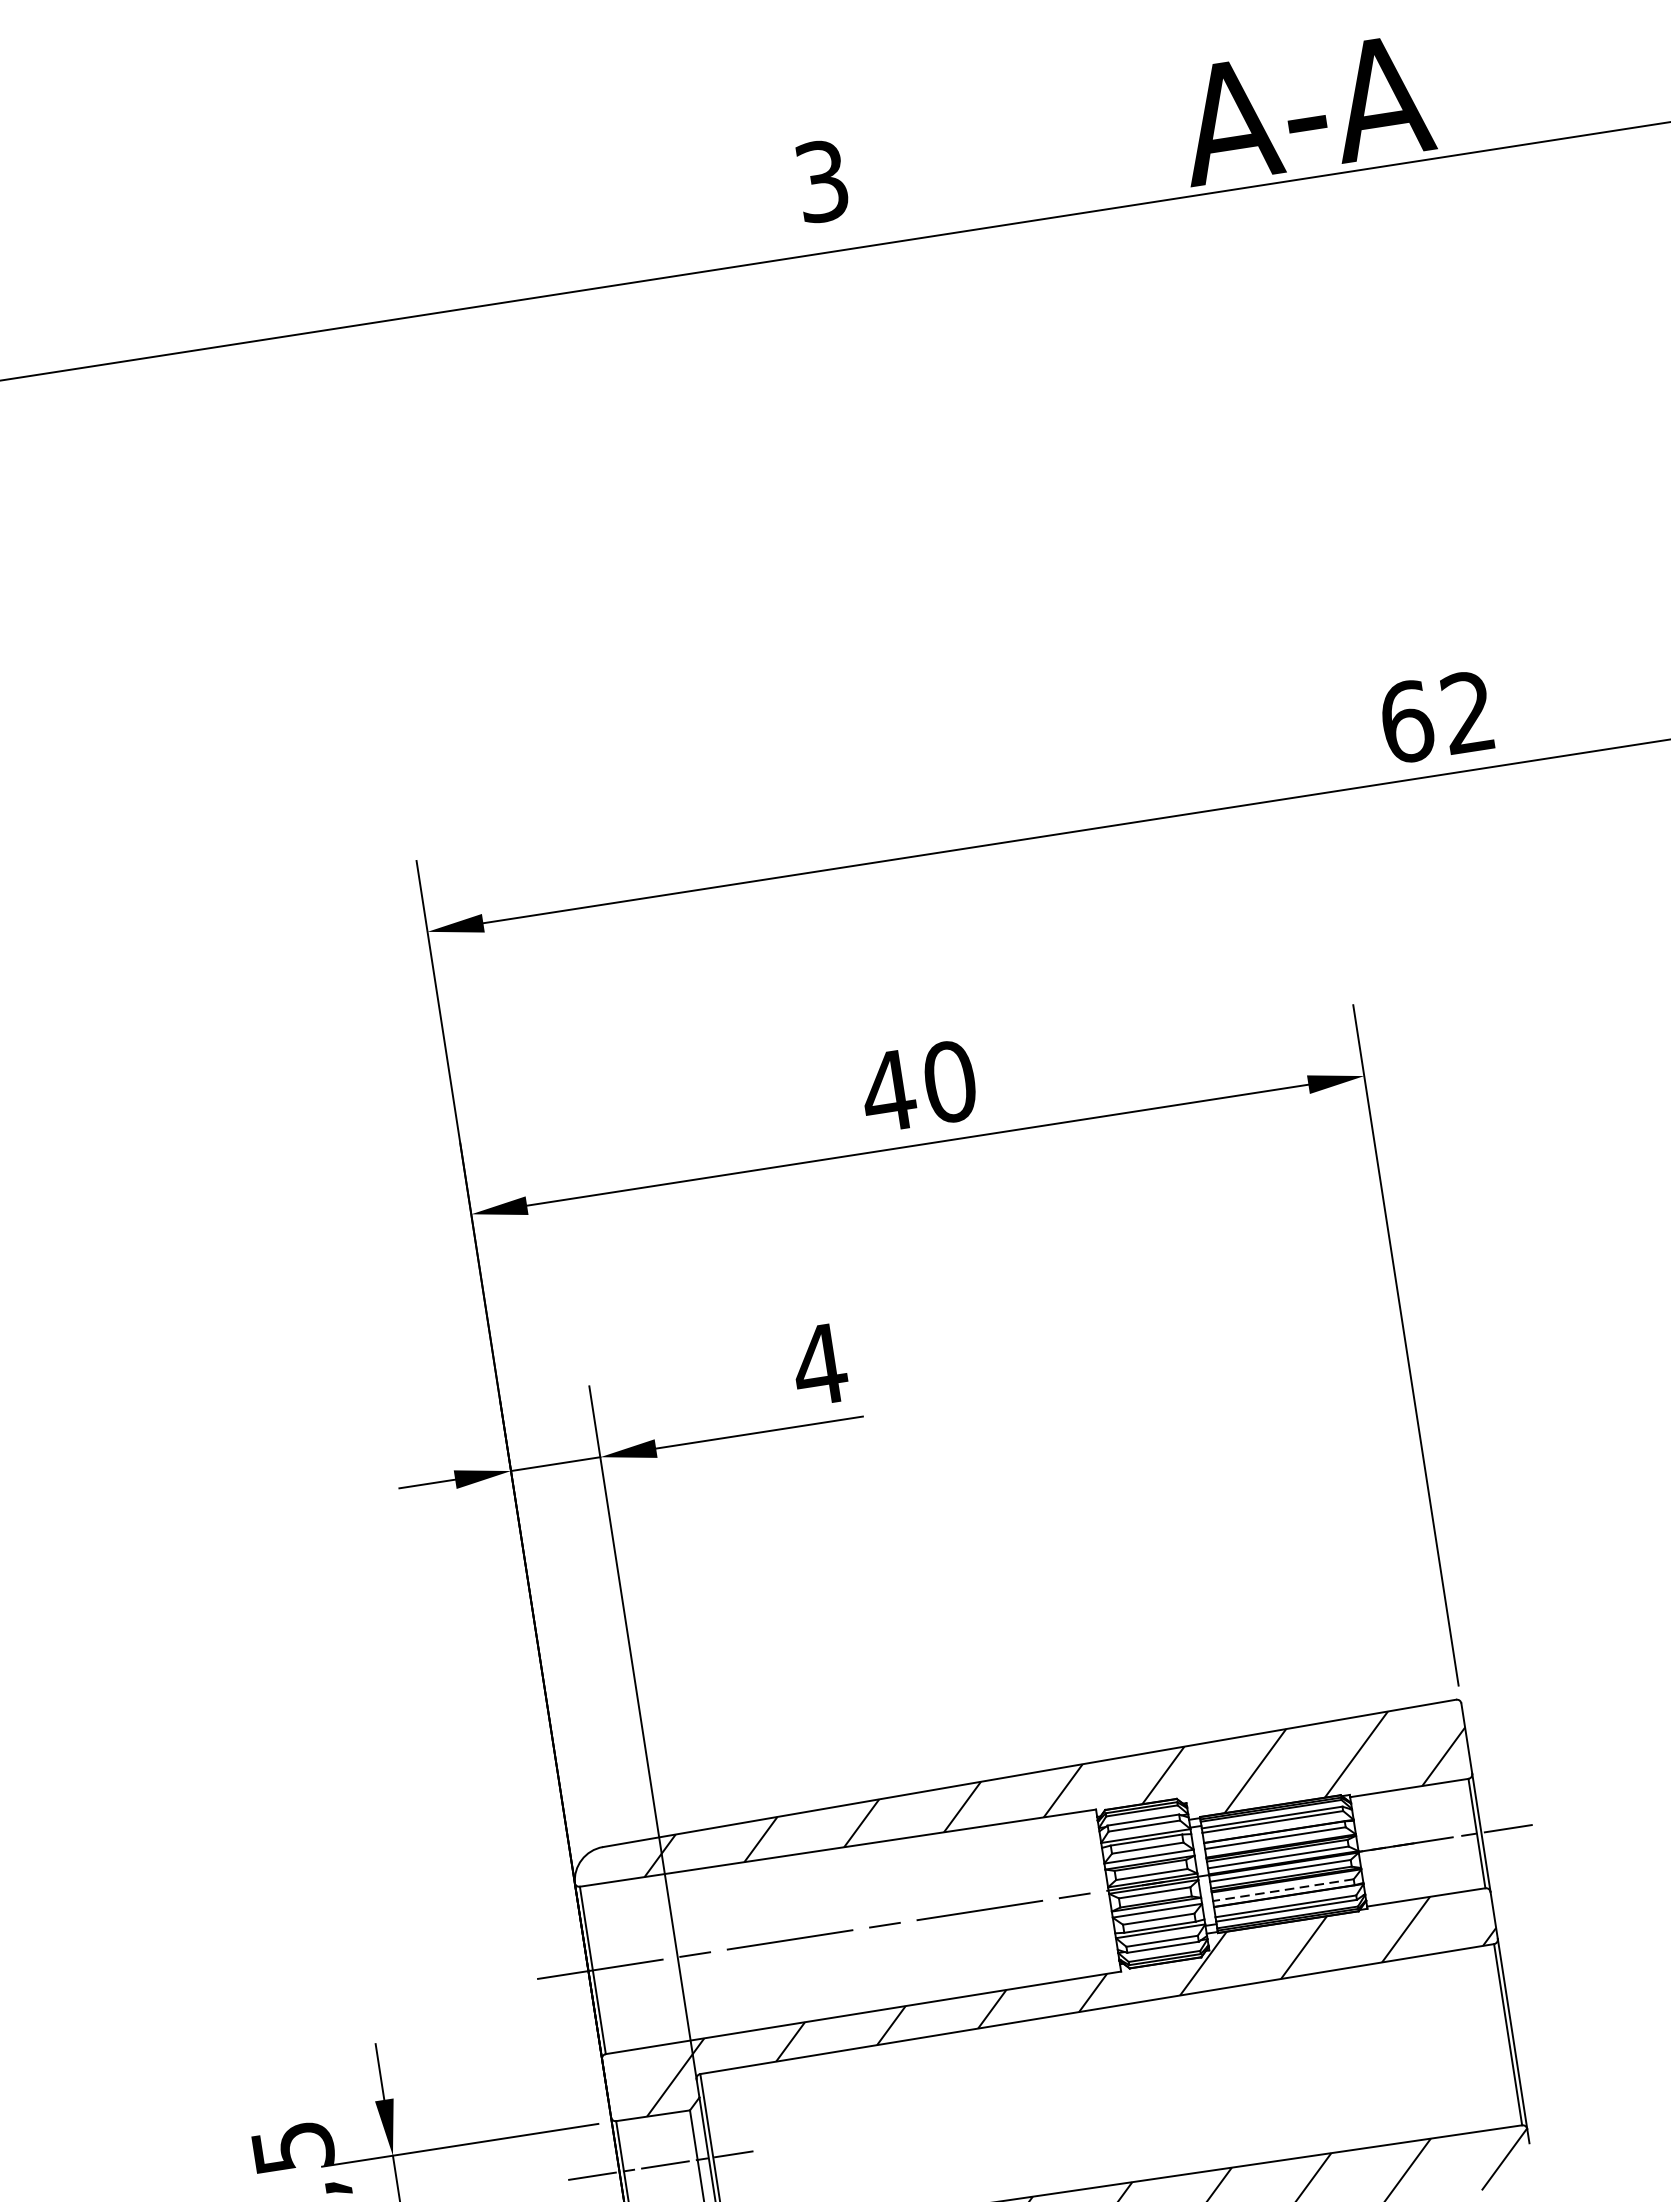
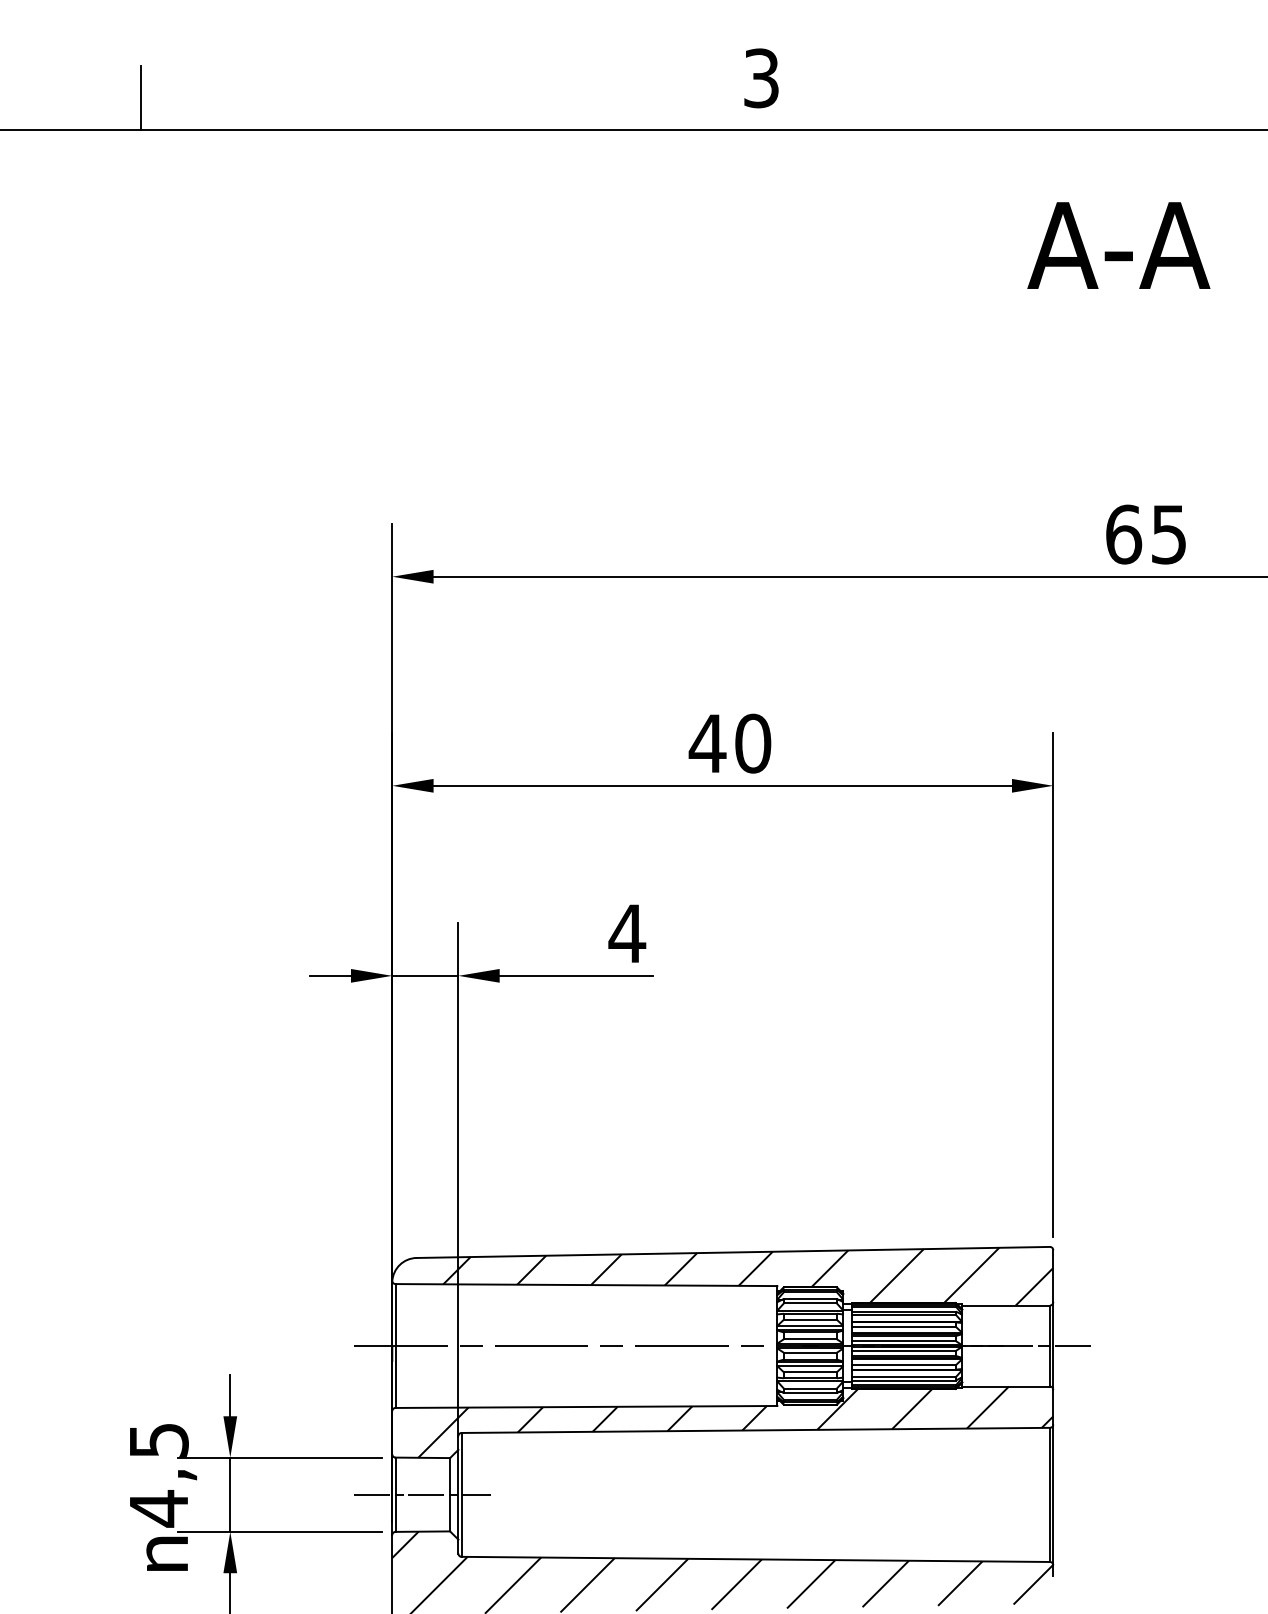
text: (1304, 109) -> (1118, 245), moved
text: (1467, 712) -> (1168, 534), 62 -> 65
line: (1283, 1890) -> (903, 1365), dashed -> solid

